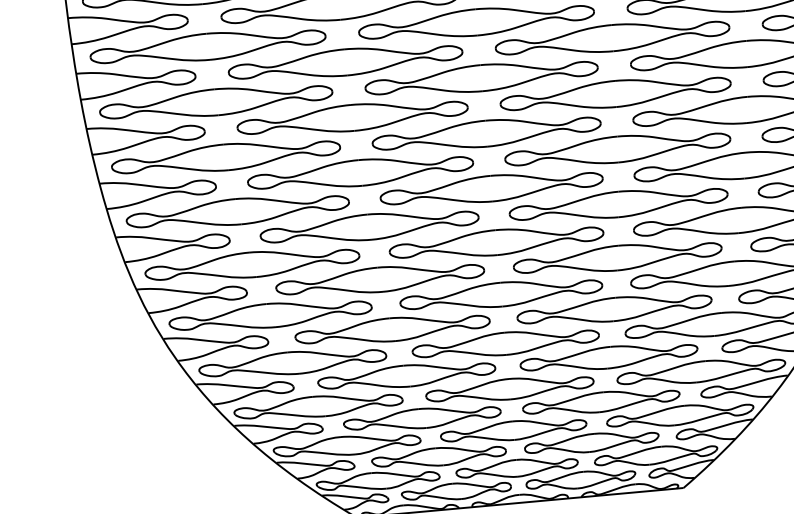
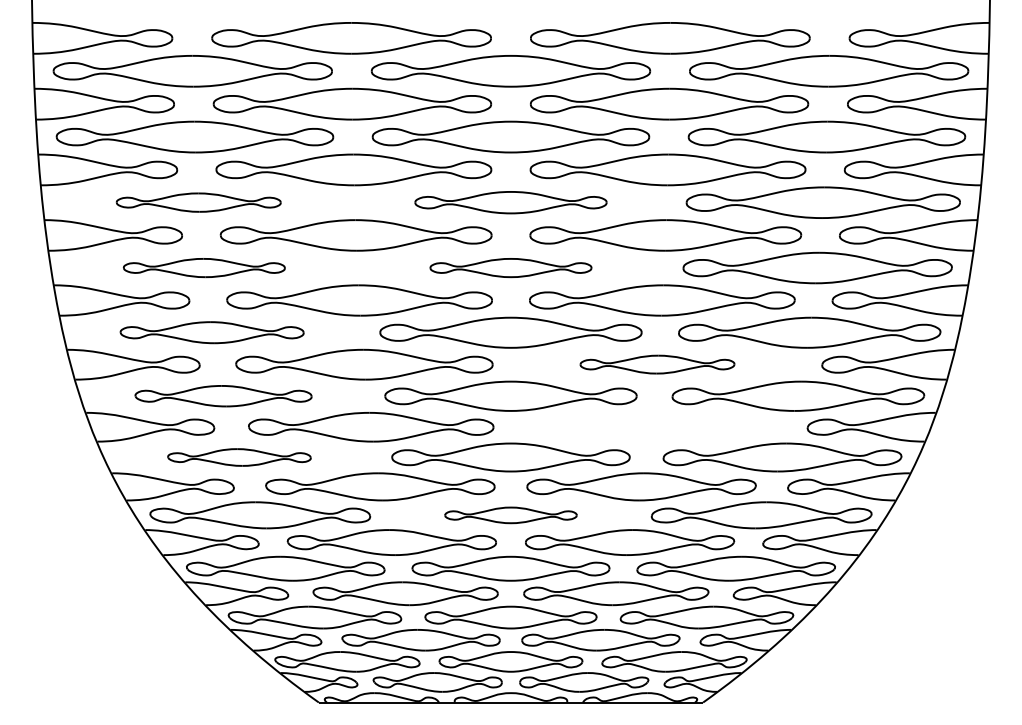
part: (481, 78) -> (510, 202), size x0.7
part: (216, 102) -> (198, 202), size x0.6
part: (486, 133) -> (510, 267), size x0.6
part: (226, 156) -> (204, 267), size x0.6
part: (618, 204) -> (657, 364), size x0.6
part: (237, 211) -> (211, 332), size x0.7
part: (617, 258) -> (650, 427), removed
part: (252, 264) -> (223, 395), size x0.7
part: (270, 315) -> (239, 457), size x0.6
part: (505, 343) -> (510, 515), size x0.6

